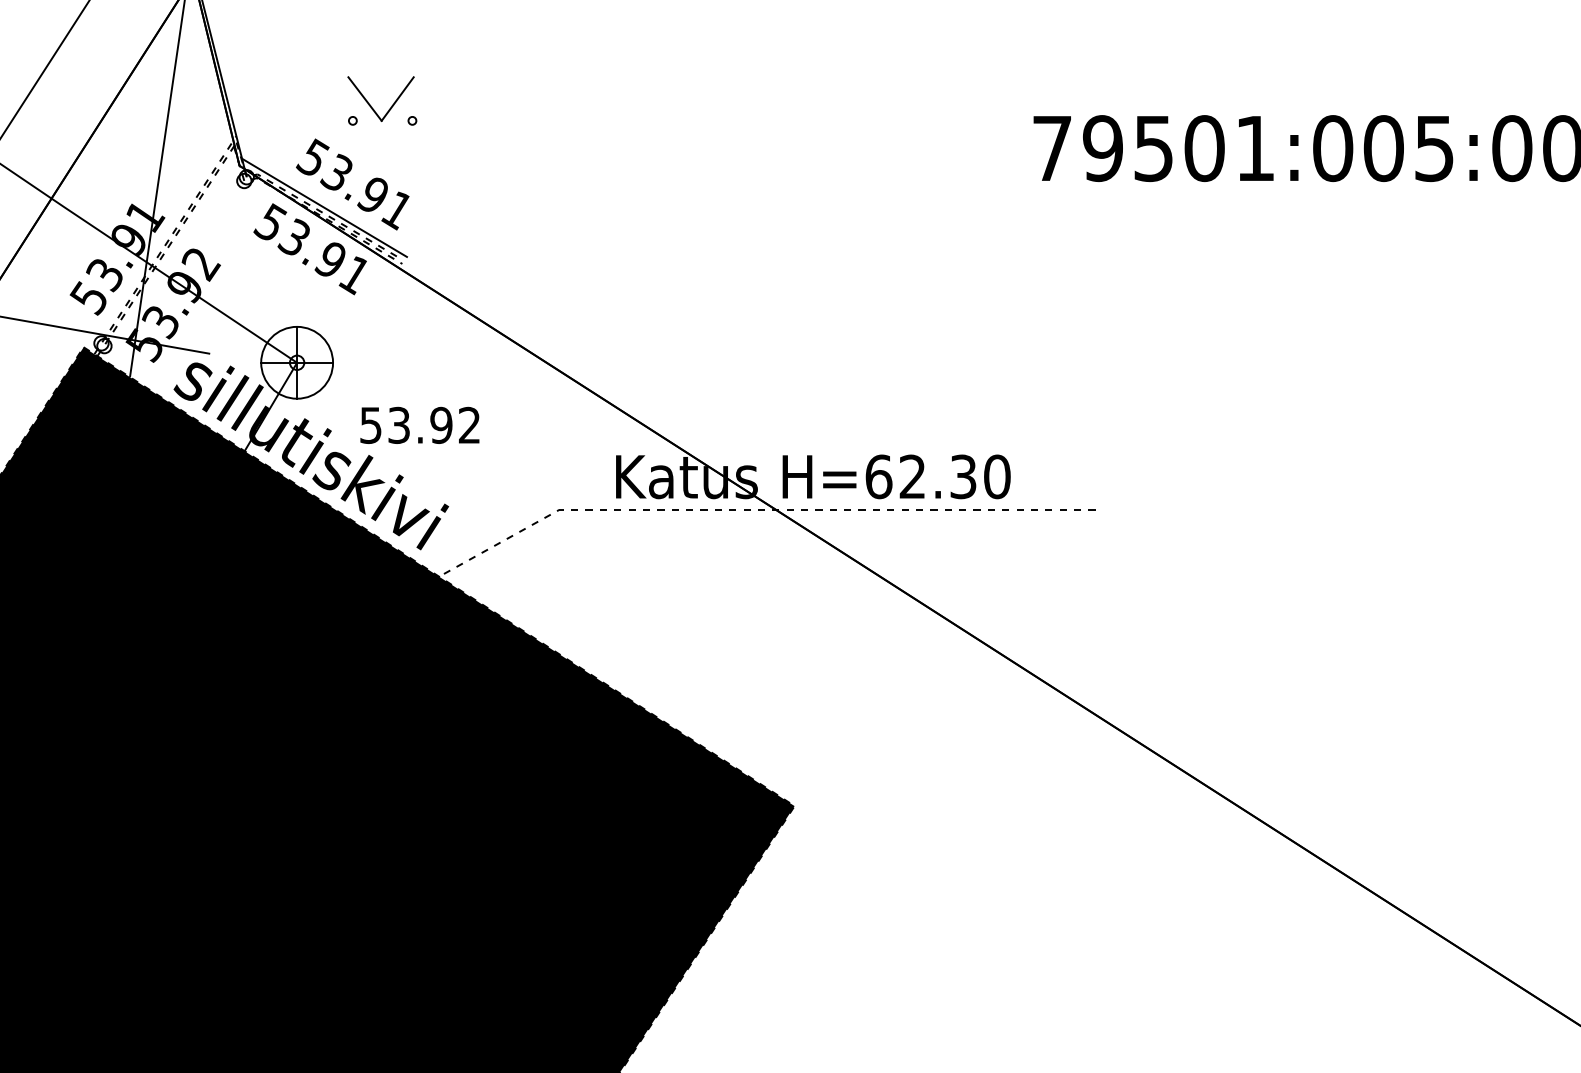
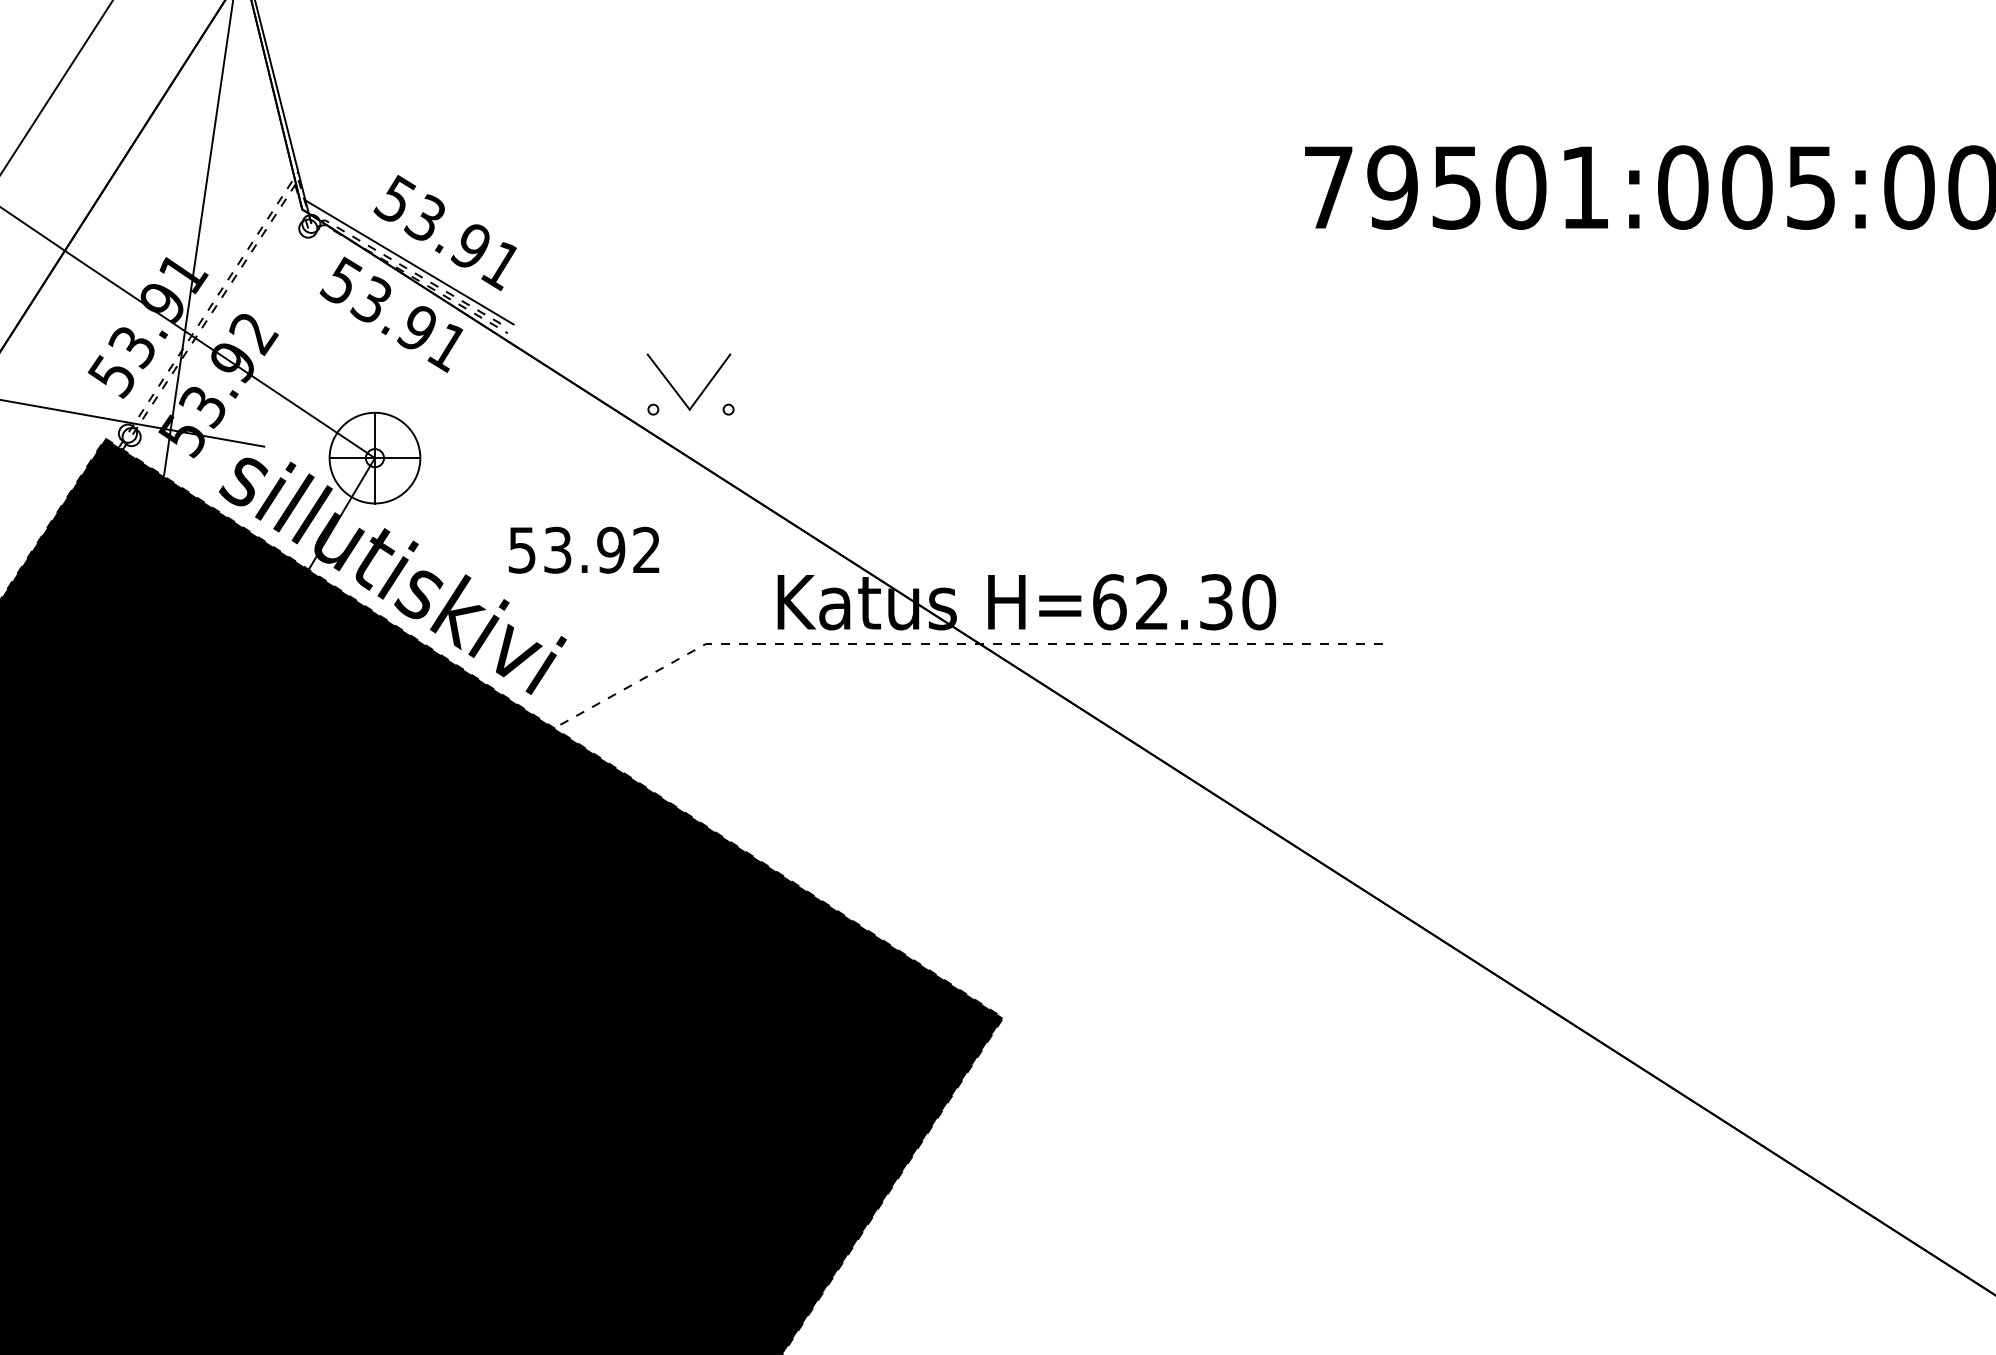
part: (390, 106) -> (701, 391), moved
text: (419, 424) -> (583, 549), moved

